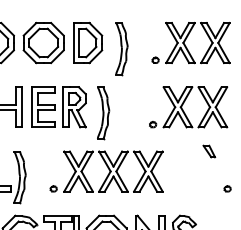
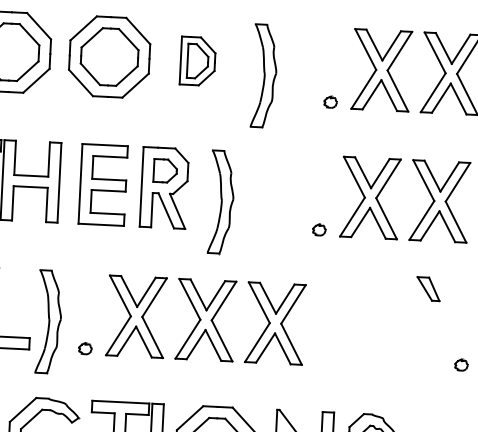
part: (88, 42) -> (198, 60), size x0.6
part: (106, 171) -> (192, 319), moved

